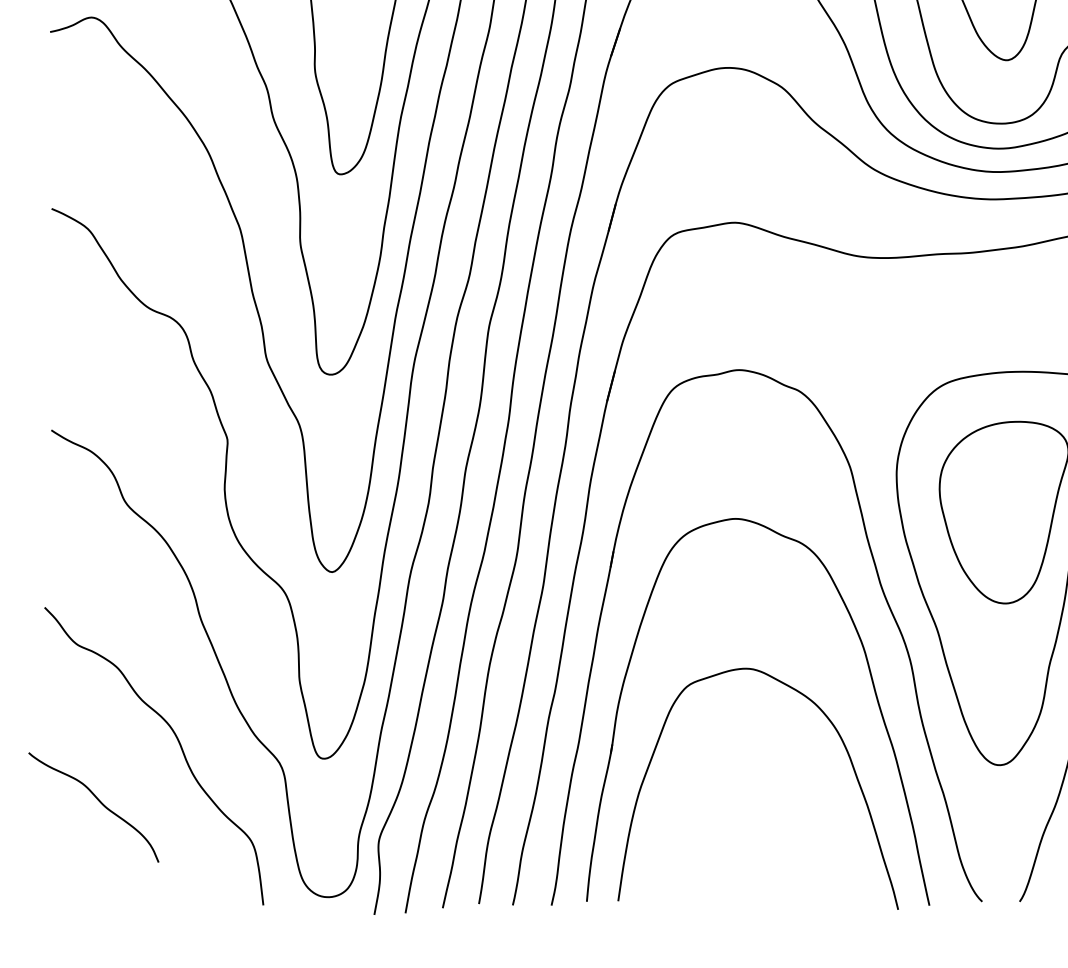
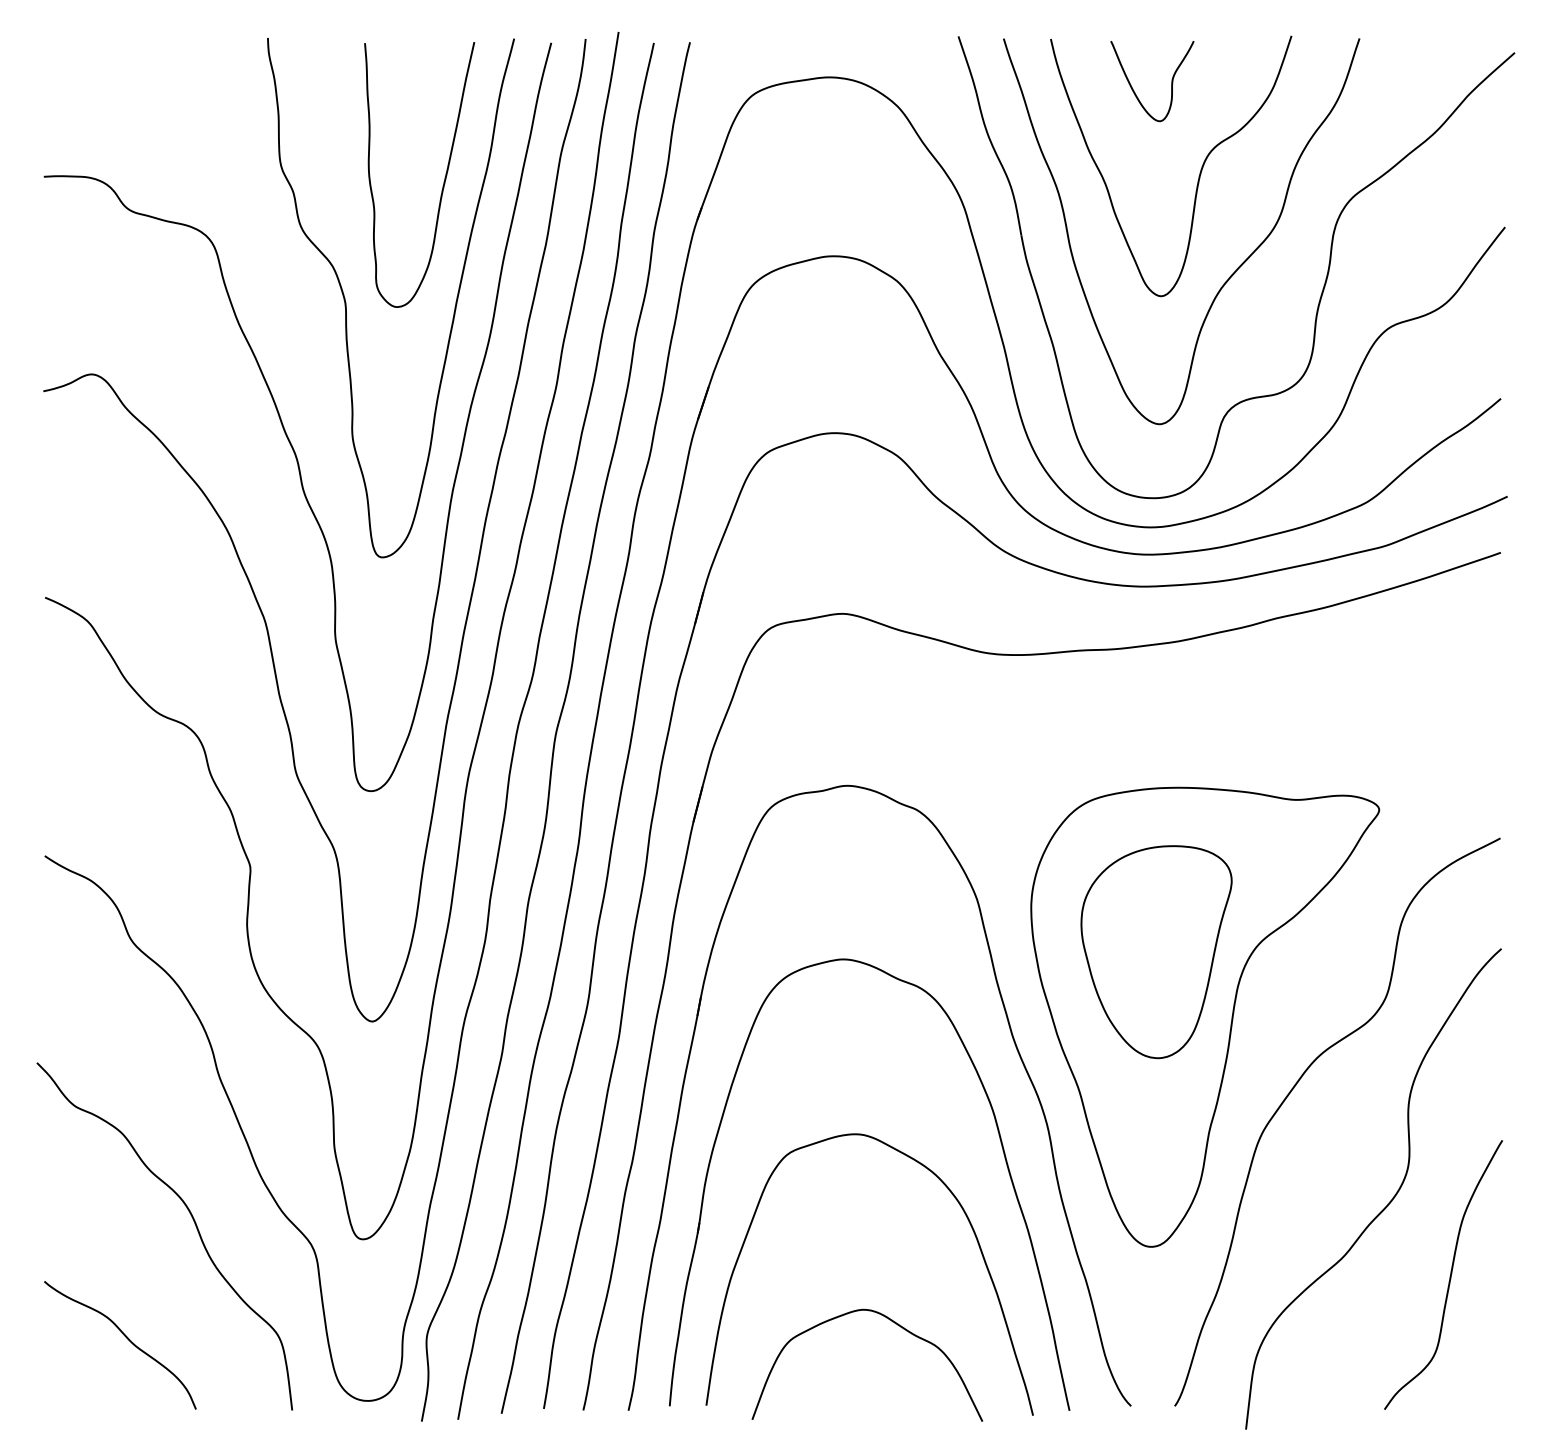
curve: (99, 801) -> (126, 1338), moved
curve: (777, 829) -> (892, 1322), added

